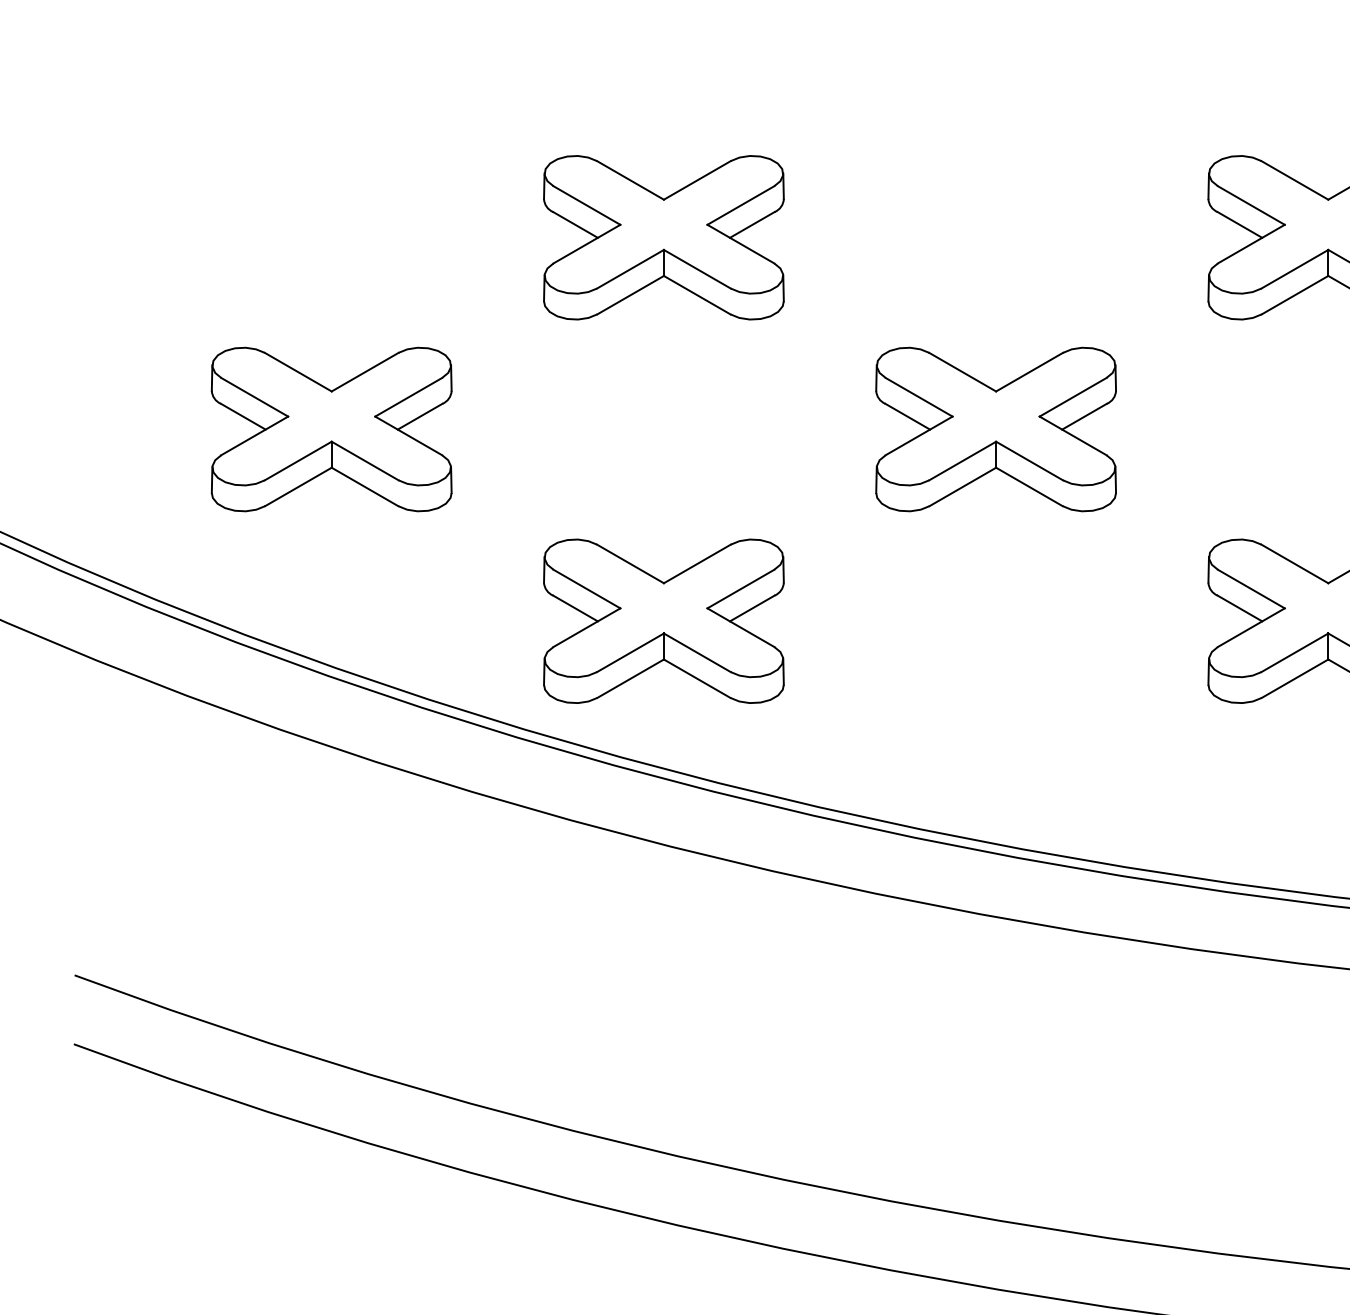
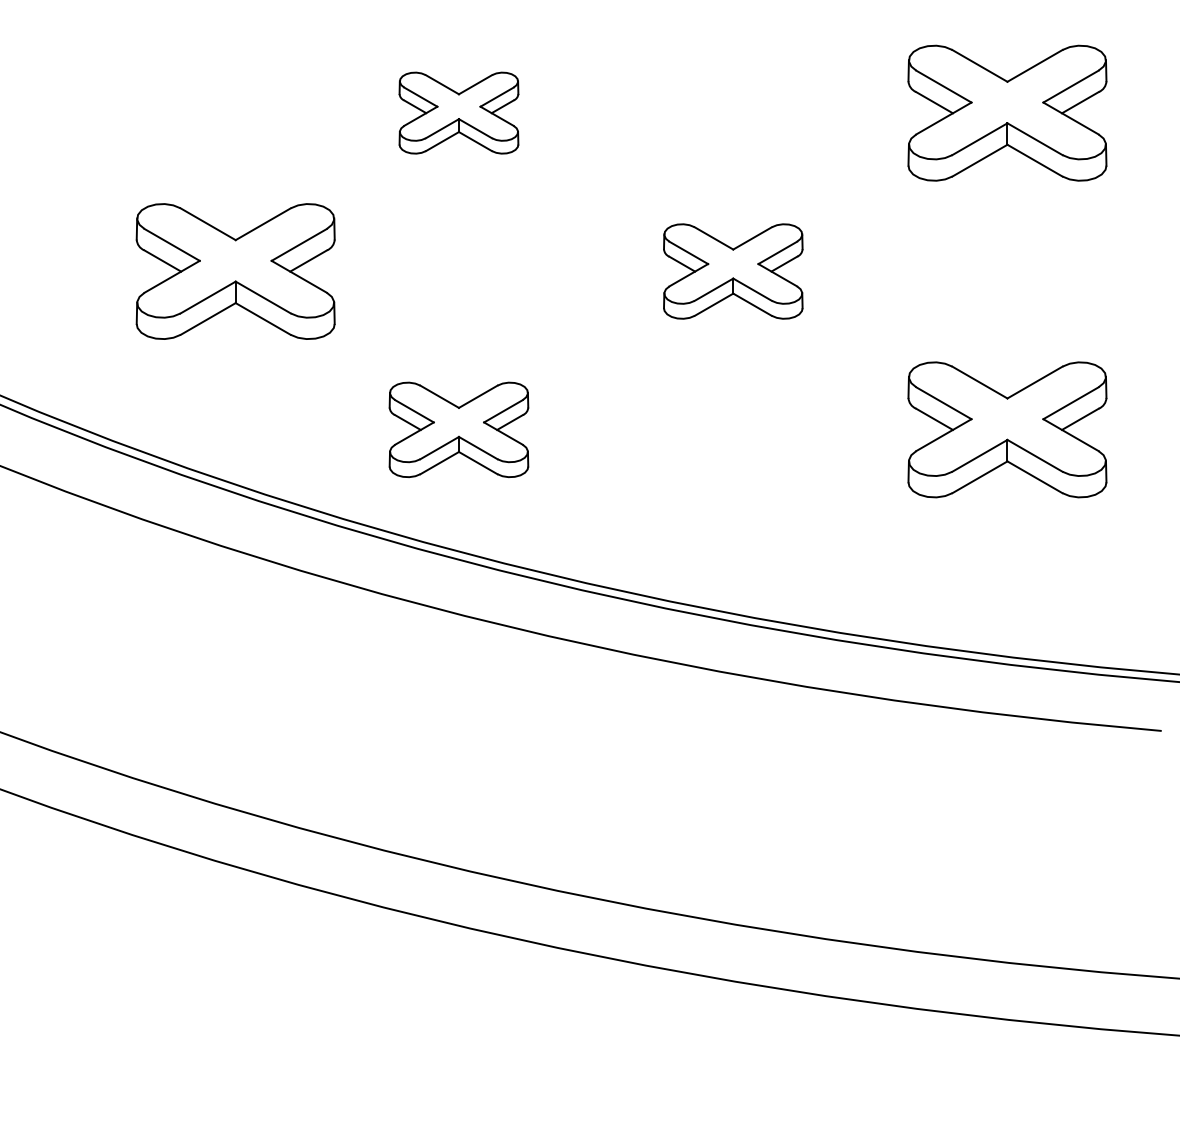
part: (663, 236) -> (458, 112), size x0.6
part: (331, 429) -> (235, 271), moved
part: (996, 429) -> (733, 271), size x0.7
part: (663, 620) -> (458, 429), size x0.7

